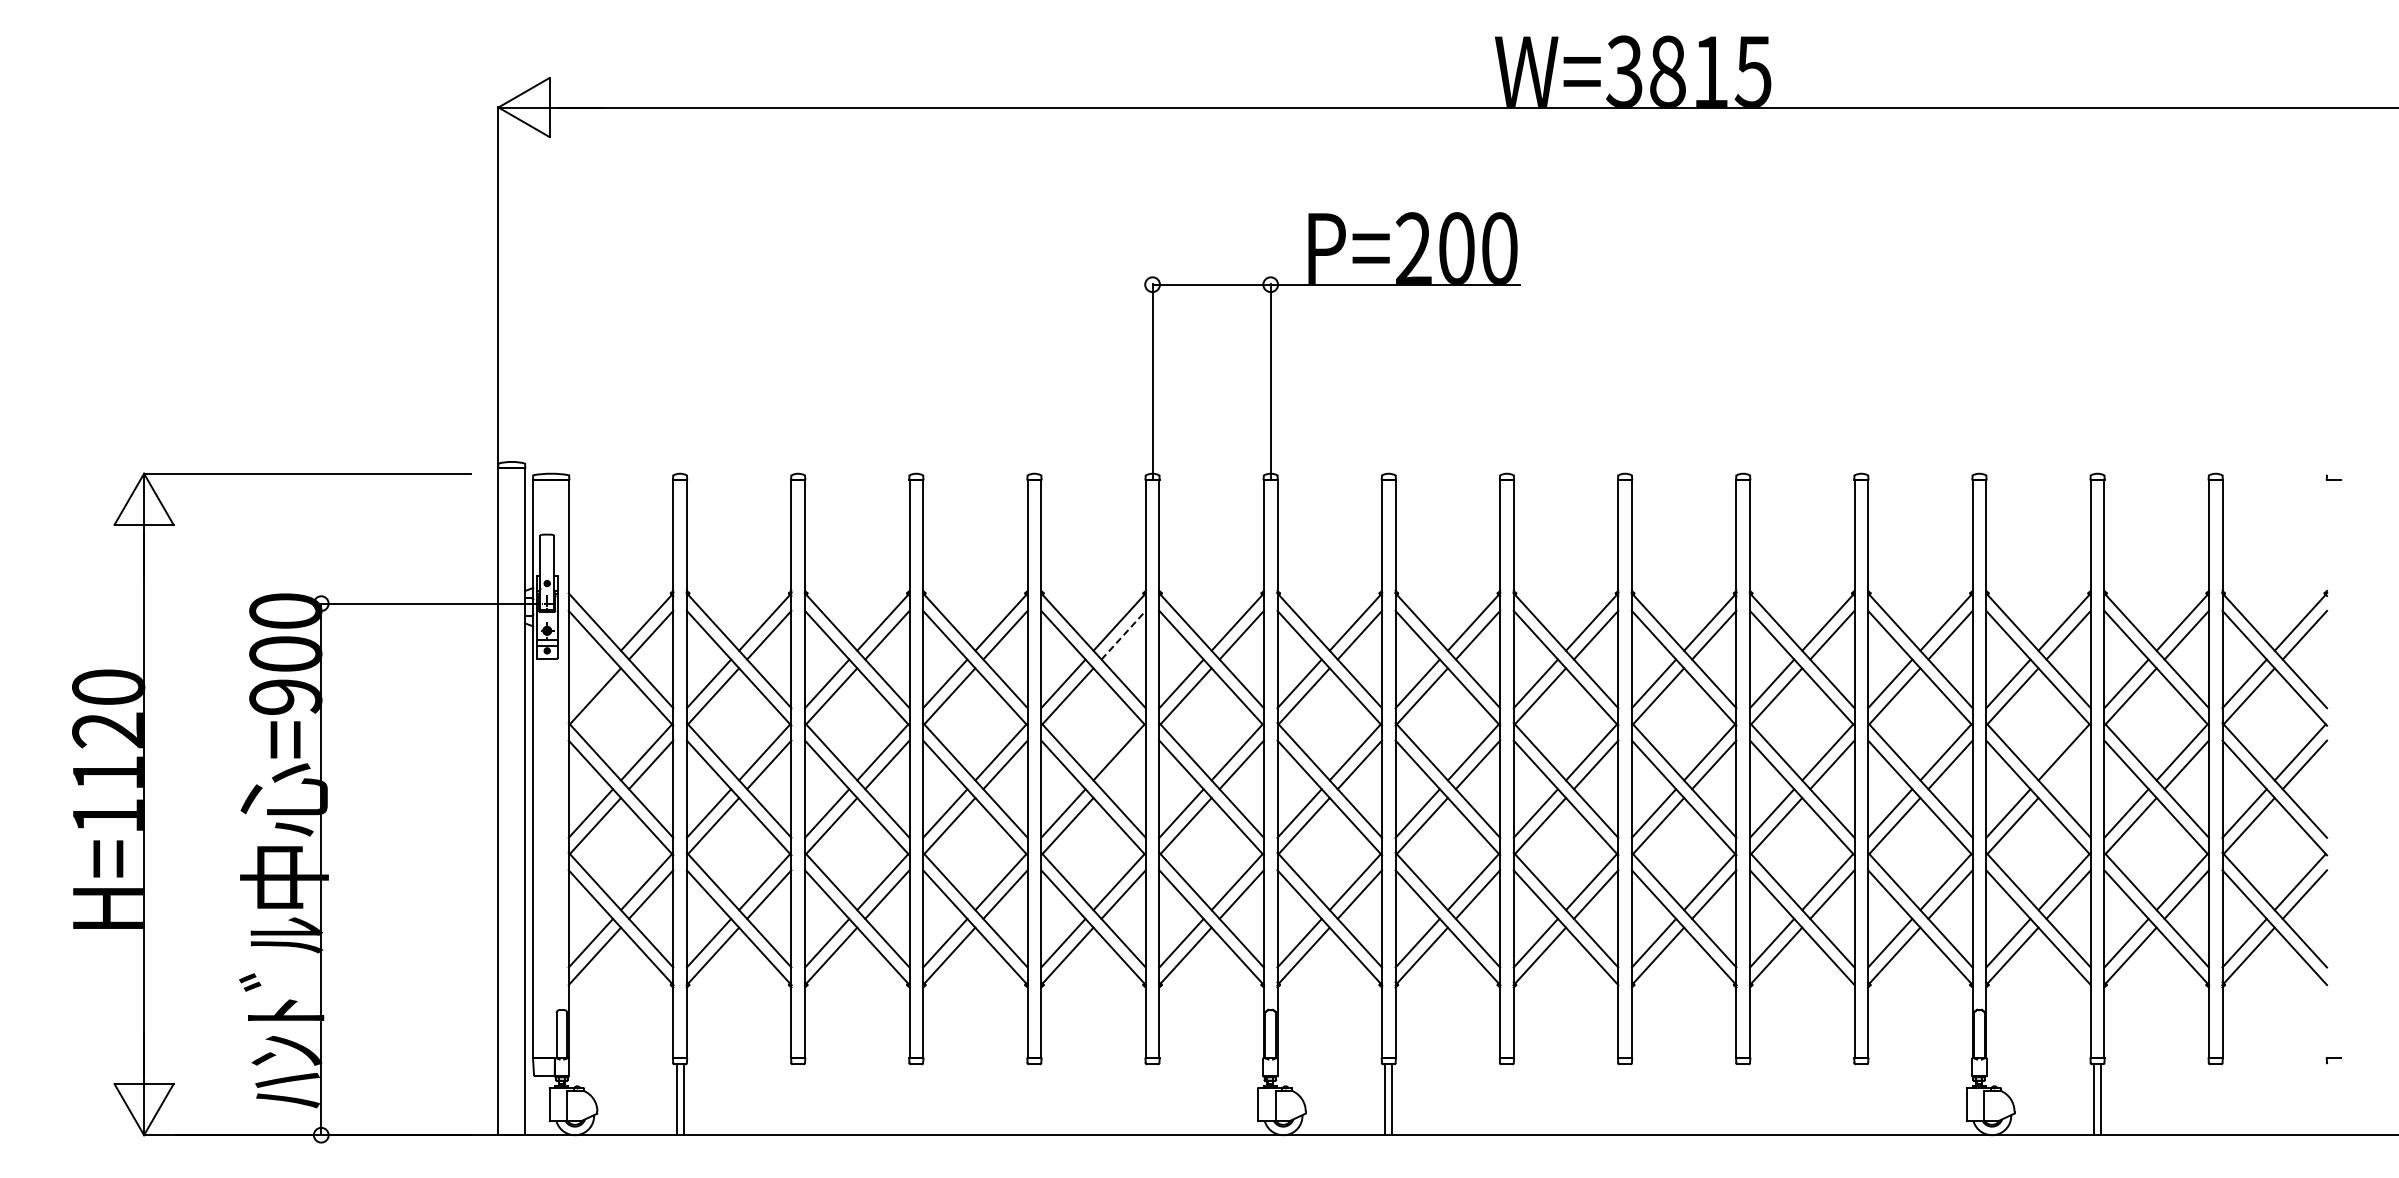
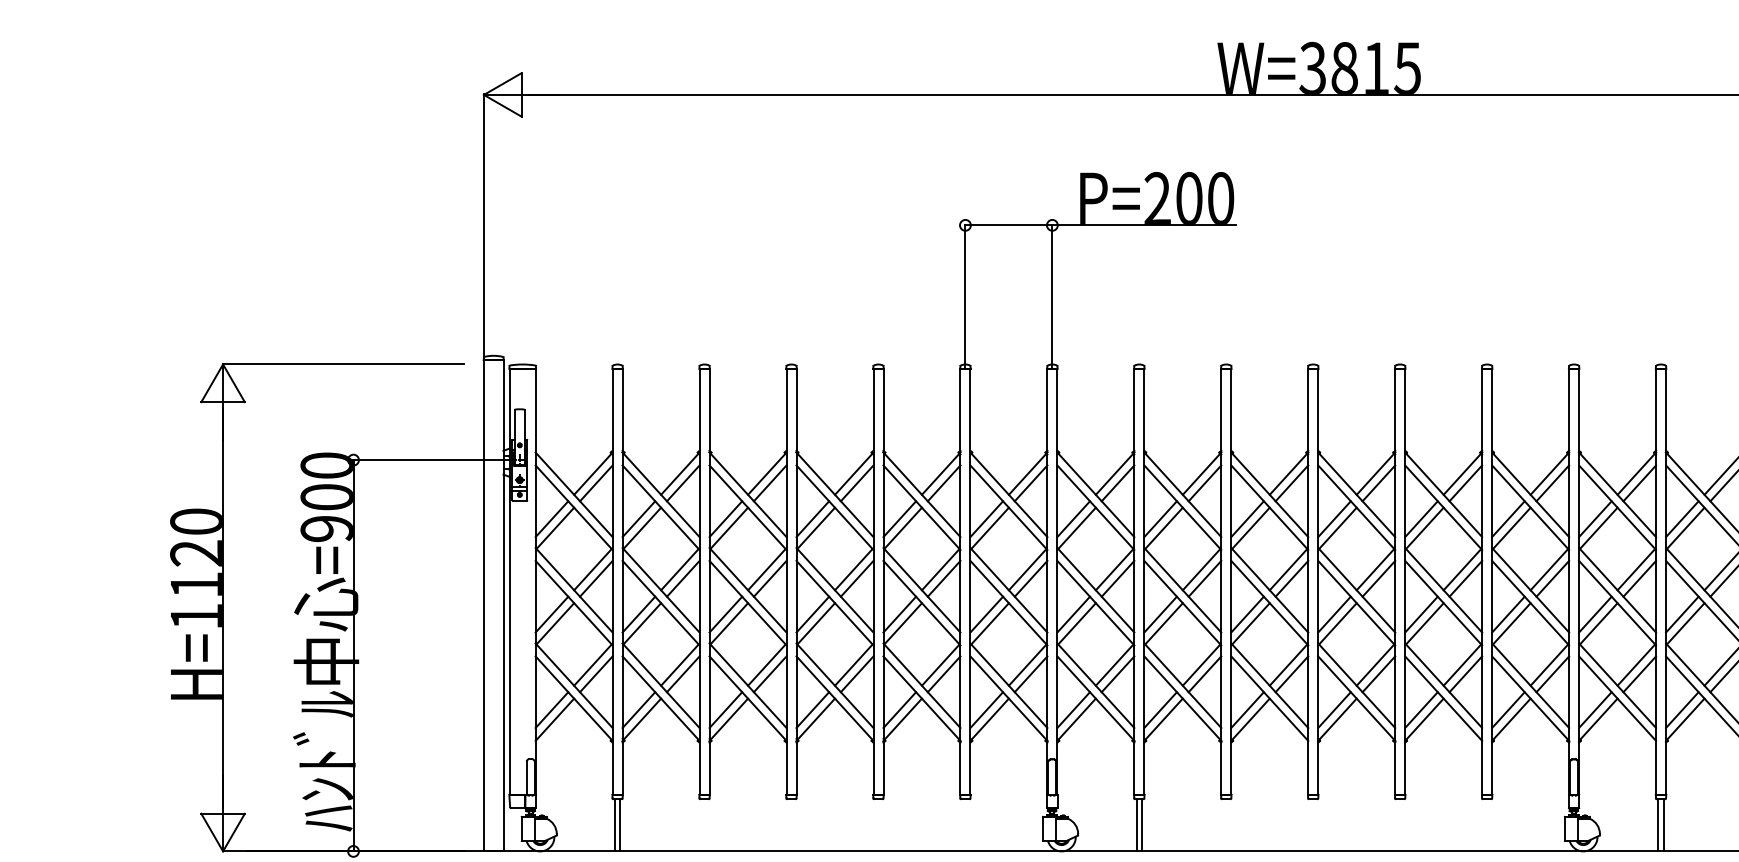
line: (1123, 635) -> (944, 483), dashed -> solid
line: (590, 683) -> (551, 518), added
line: (1123, 764) -> (944, 578), added
line: (2068, 764) -> (1639, 578), added

